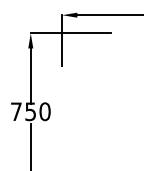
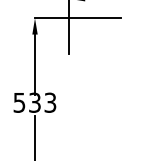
text: (30, 111) -> (34, 102), 750 -> 533

